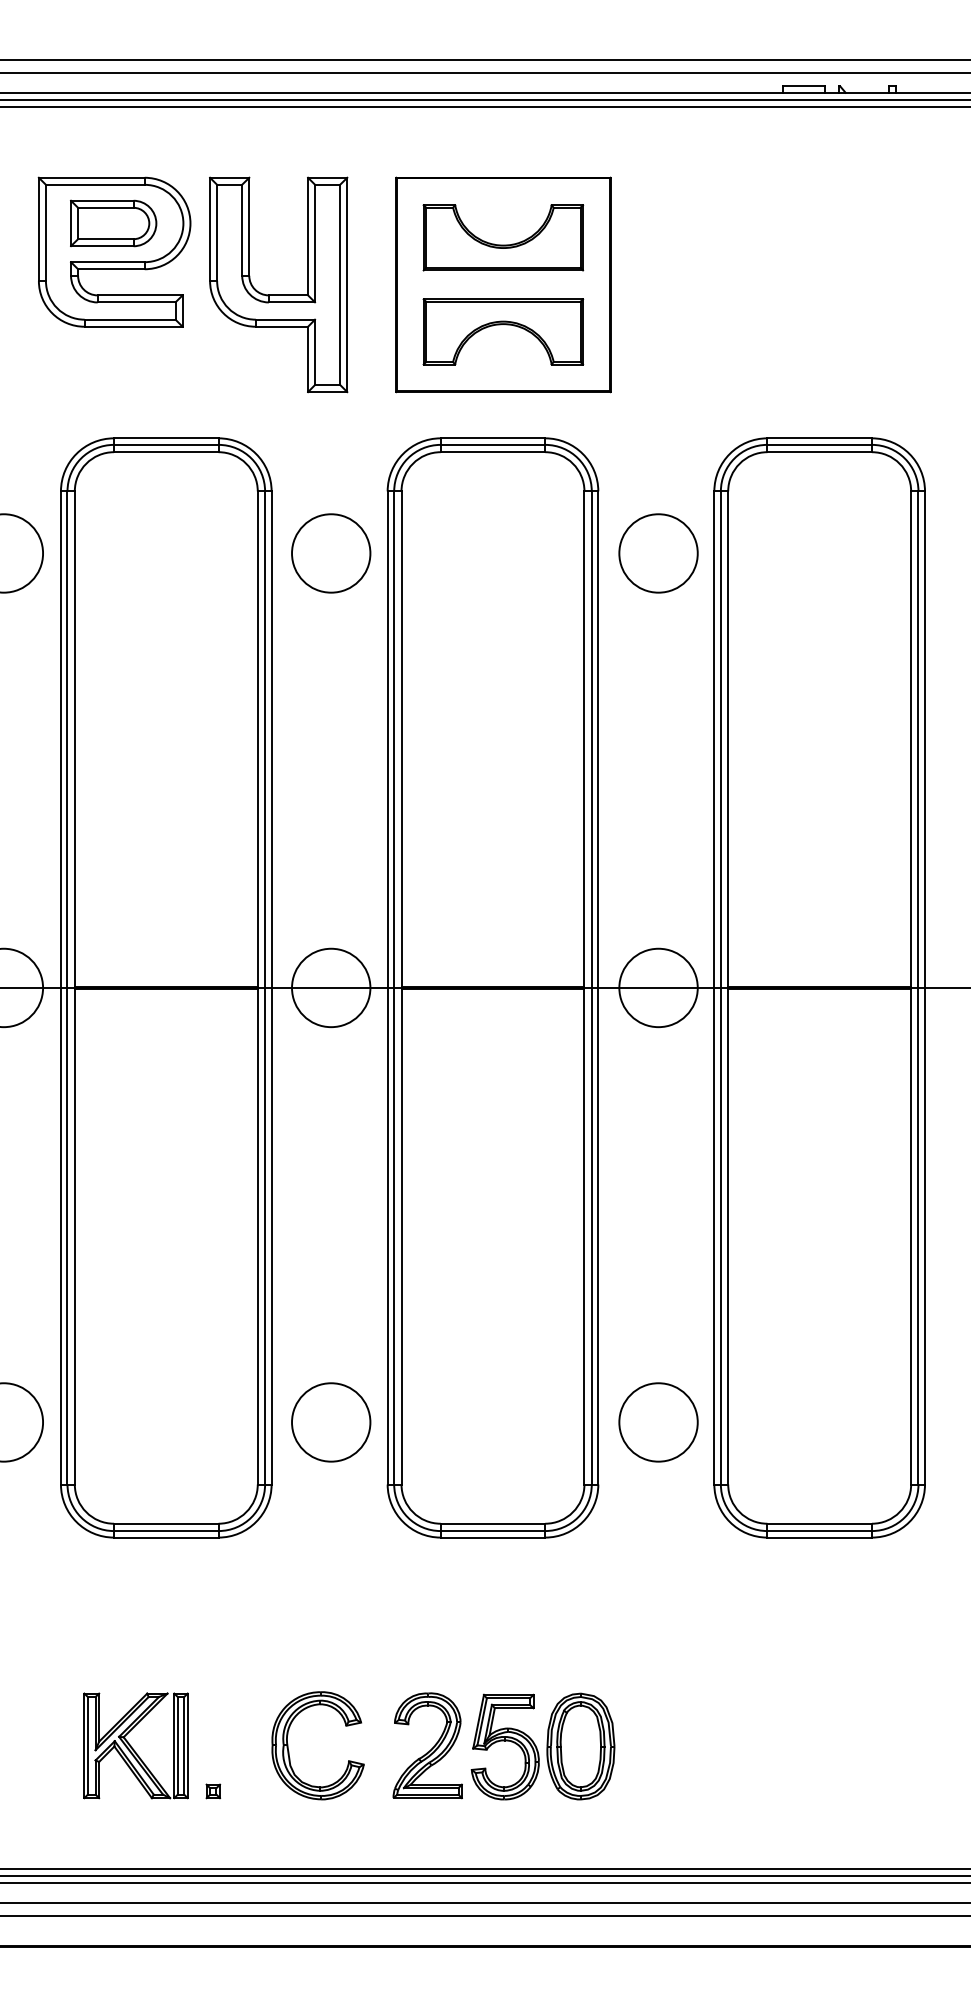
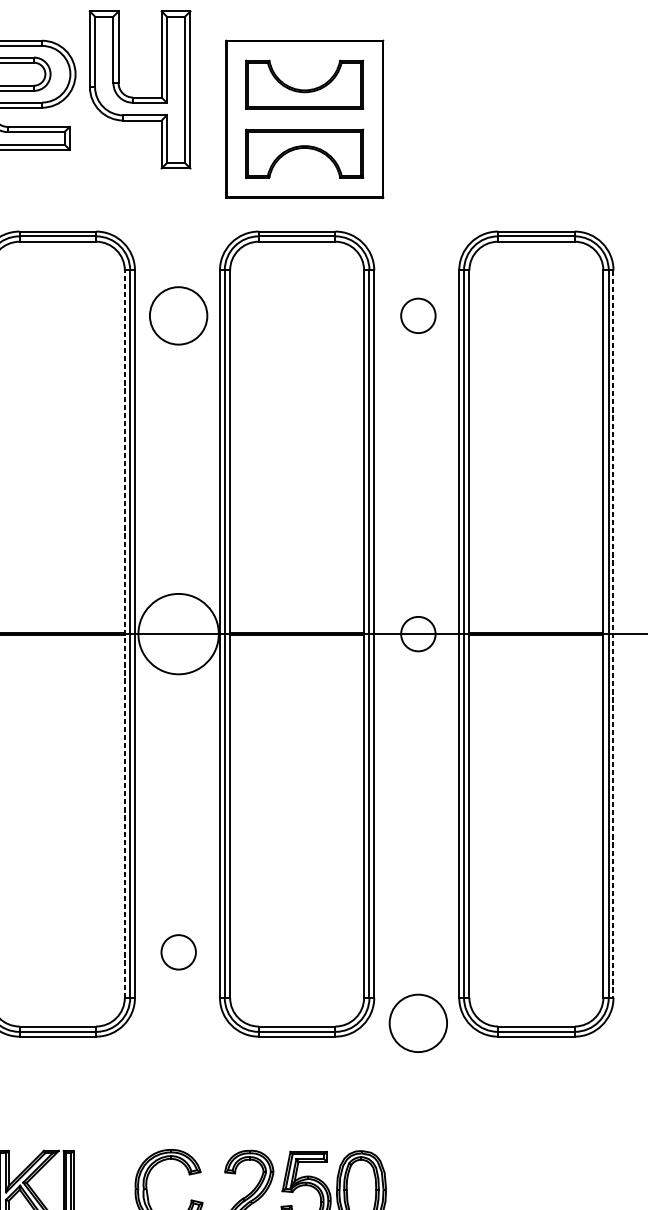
part: (278, 294) -> (140, 96), moved
circle: (658, 553) -> (418, 315), size x0.6
line: (257, 987) -> (124, 633), solid -> dashed
circle: (331, 987) -> (178, 633), size x1.4
circle: (658, 987) -> (418, 633), size x0.6
line: (924, 987) -> (613, 633), solid -> dashed
circle: (331, 1422) -> (178, 952), size x0.6
circle: (658, 1422) -> (418, 1023), moved

